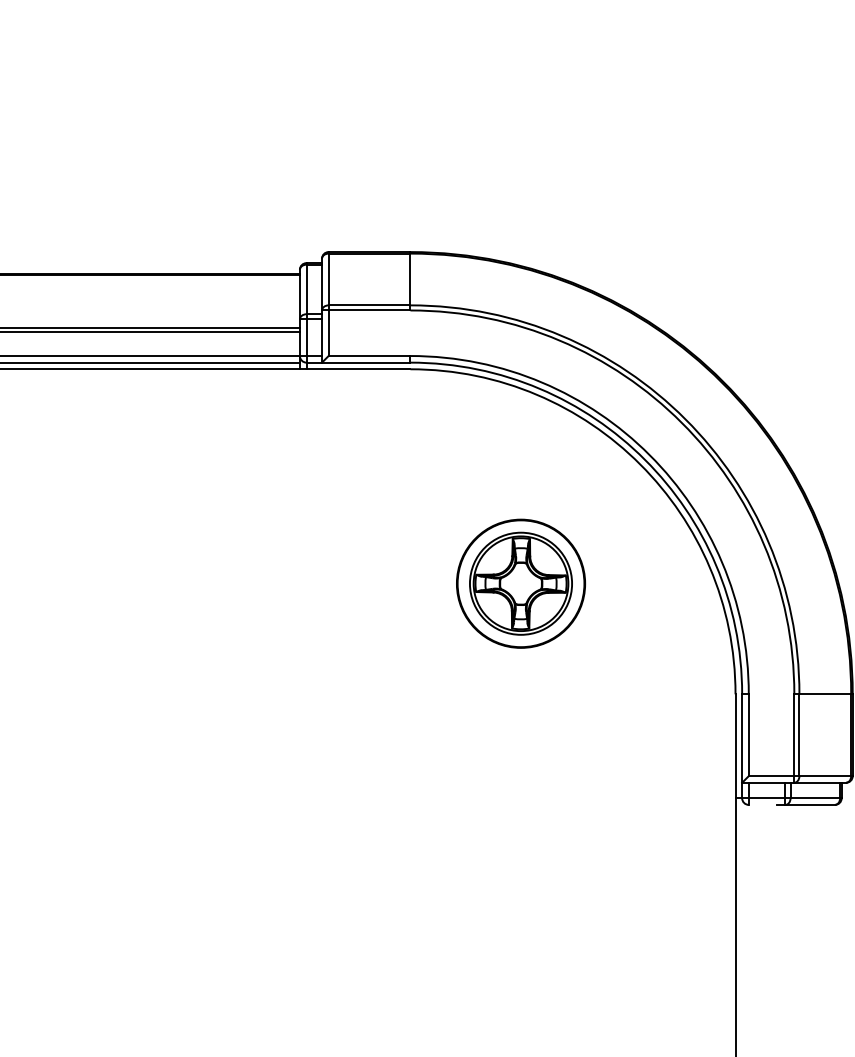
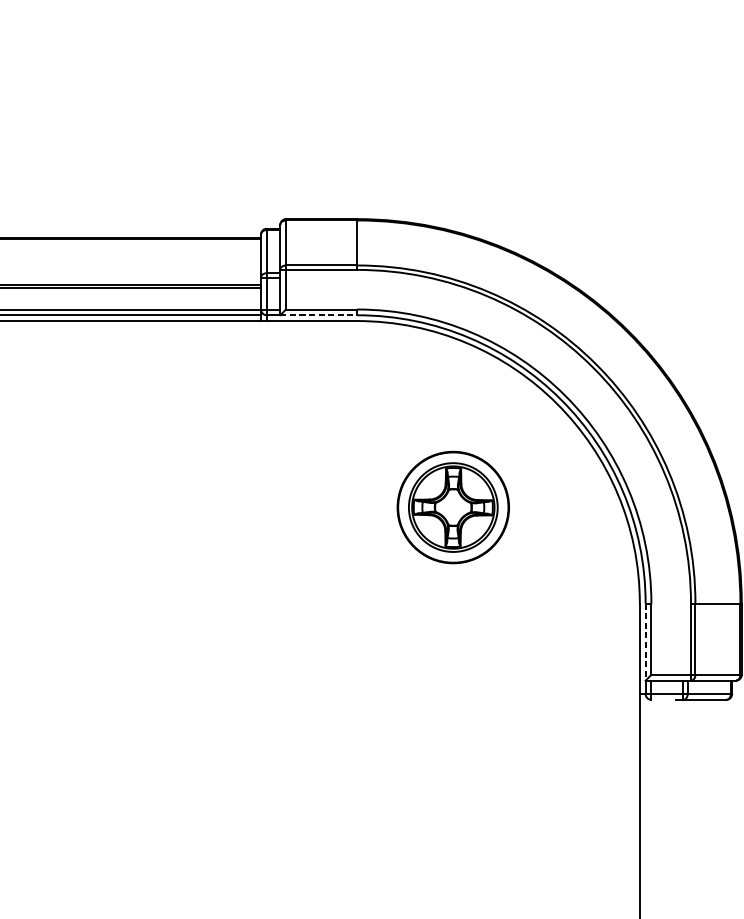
line: (366, 362) -> (318, 315), solid -> dashed
line: (742, 739) -> (645, 642), solid -> dashed

